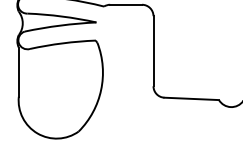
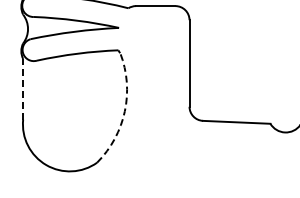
line: (19, 71) -> (23, 88), solid -> dashed
arc: (100, 90) -> (124, 111), solid -> dashed

